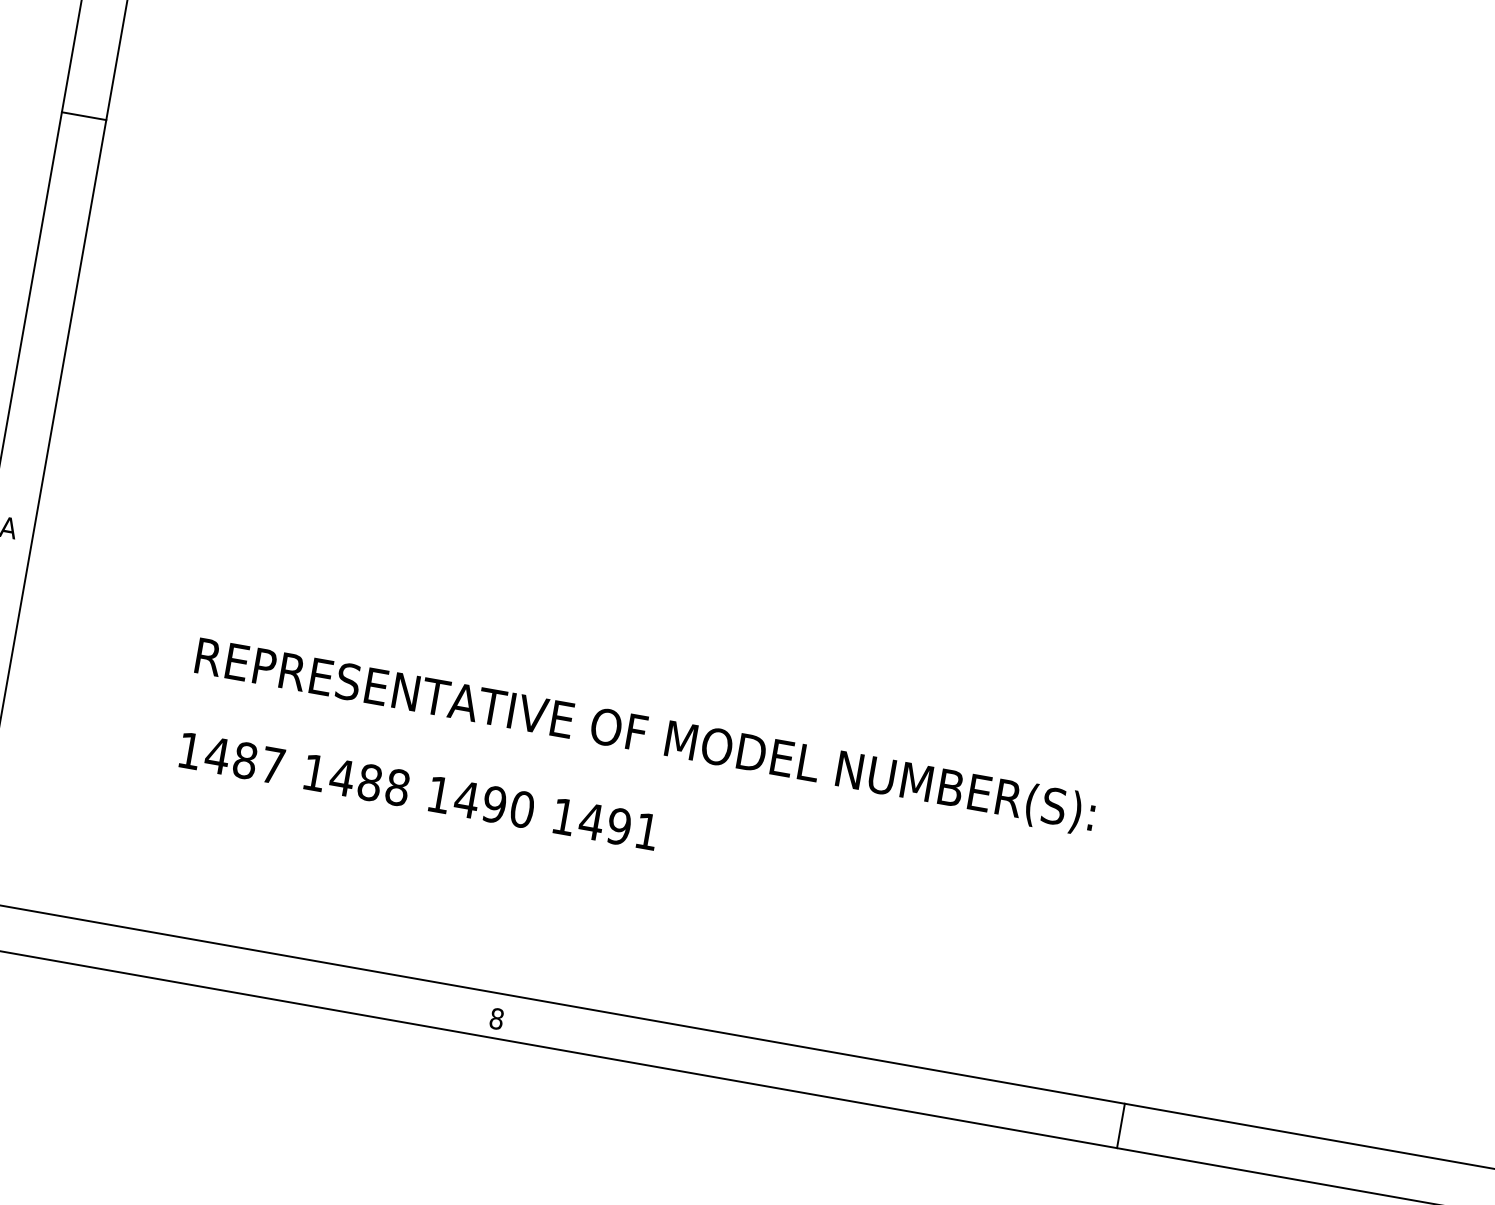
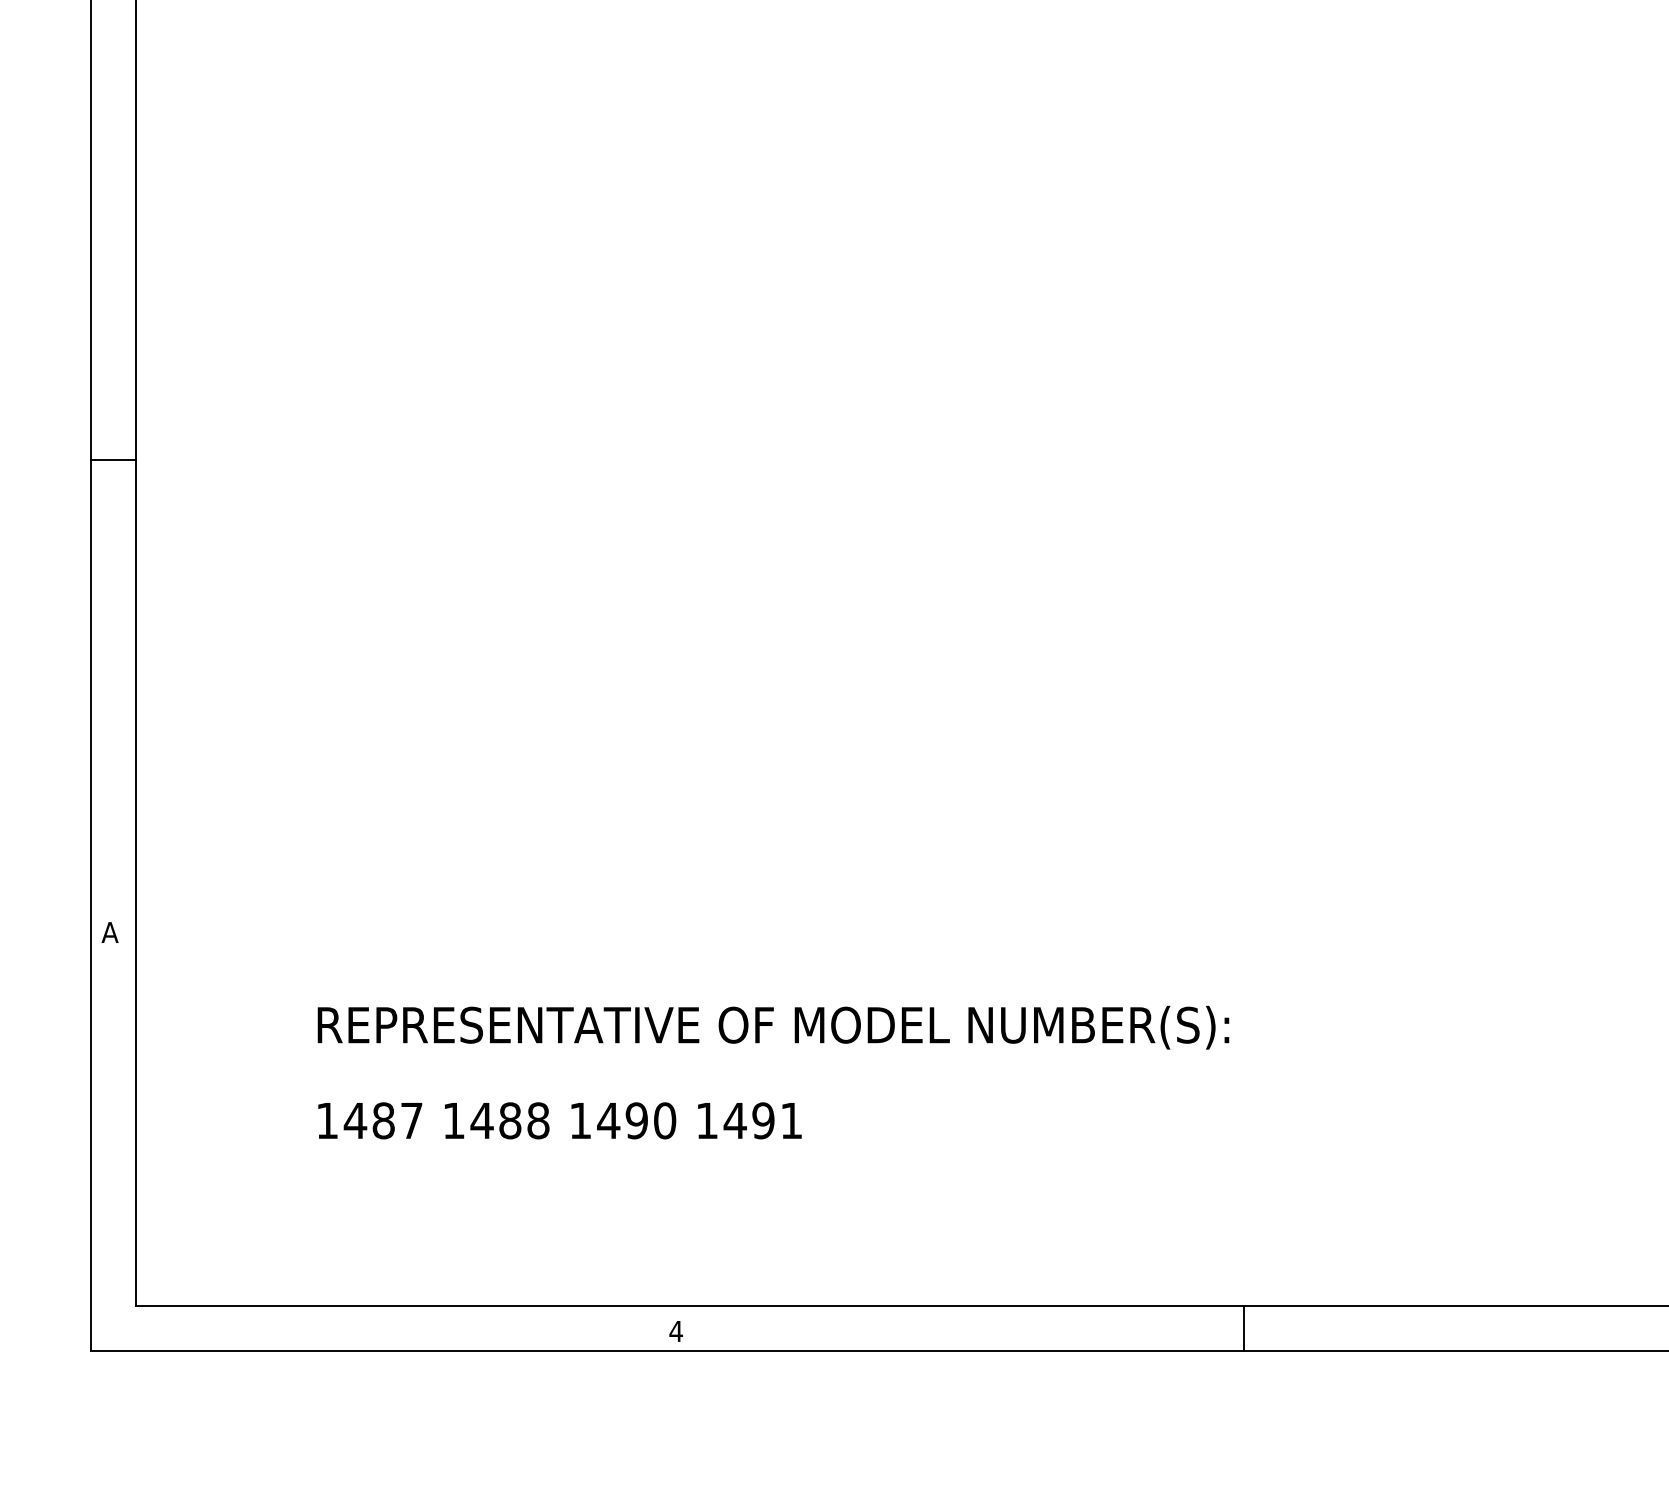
line: (83, 116) -> (112, 460), moved
text: (496, 1018) -> (675, 1331), 8 -> 4
line: (1120, 1125) -> (1243, 1328), moved

